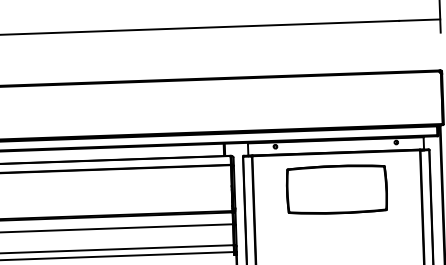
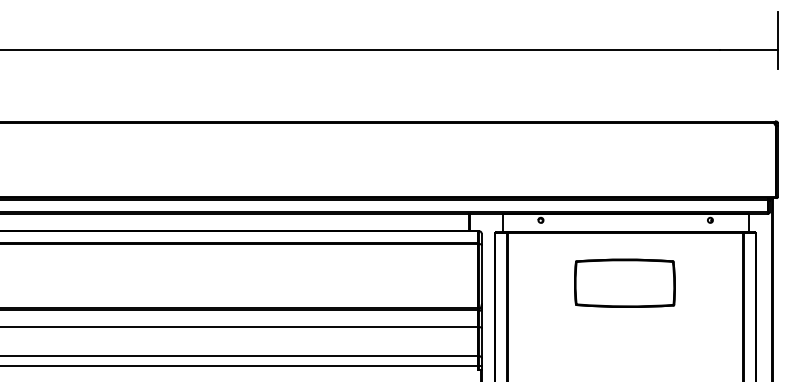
part: (336, 188) -> (624, 282), size x0.71

